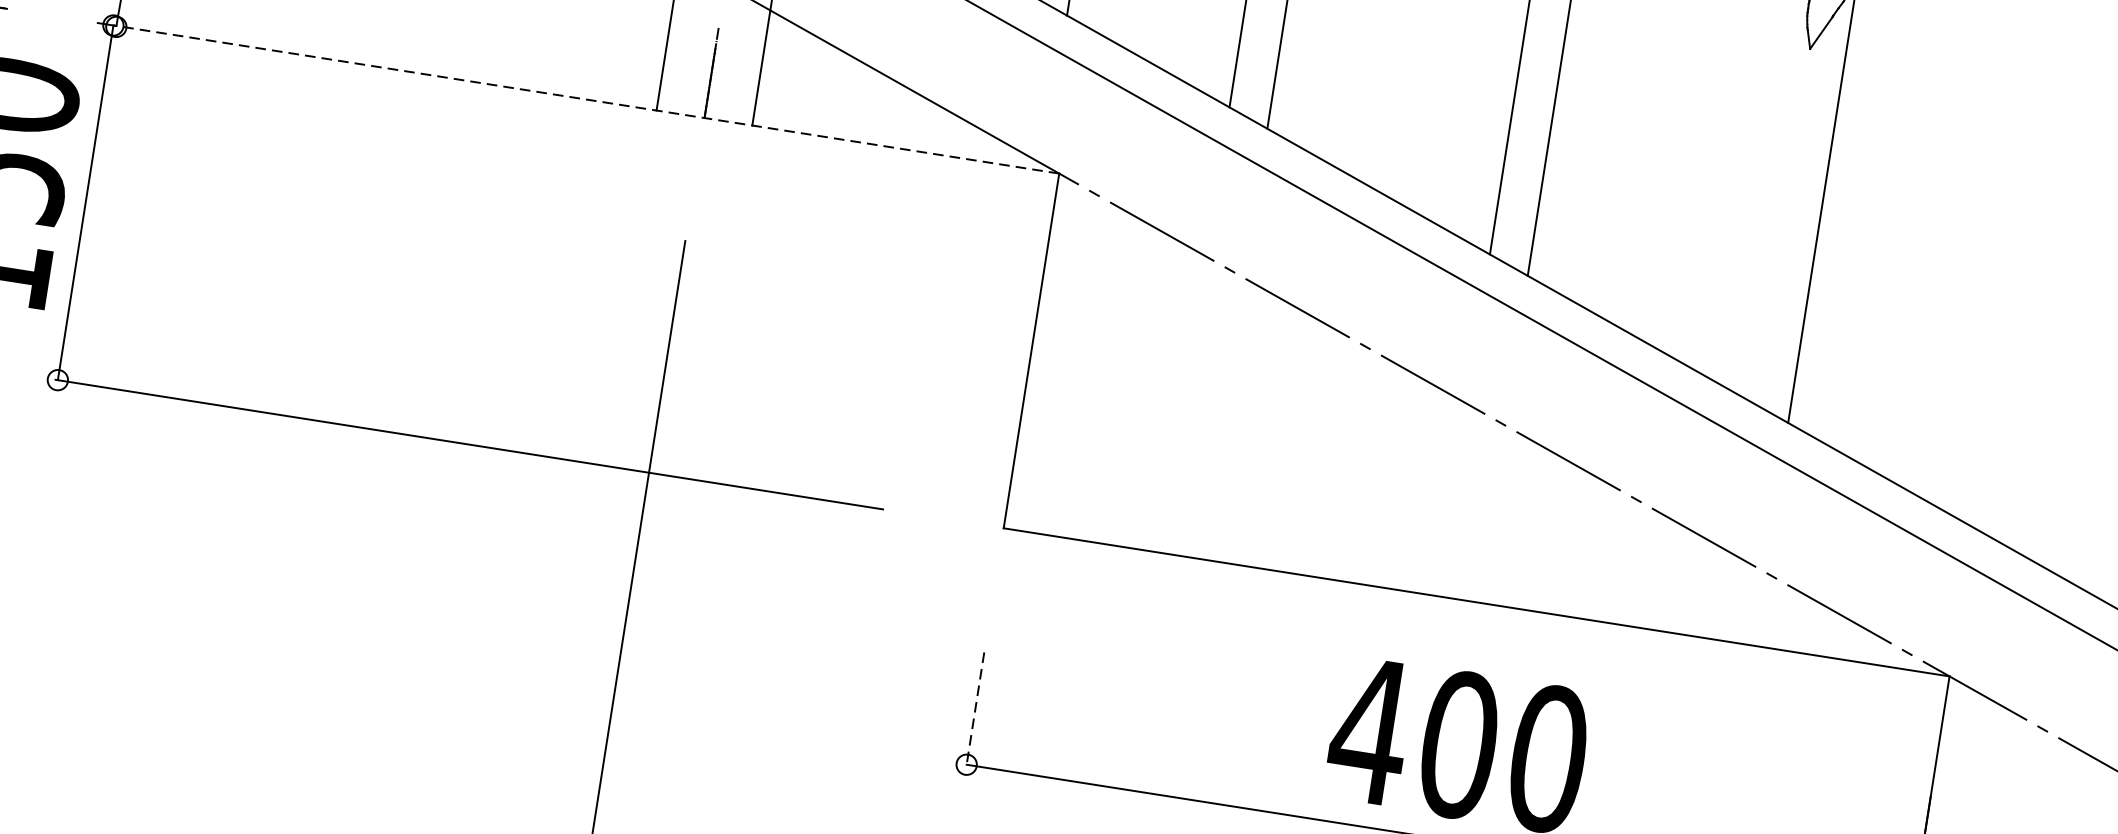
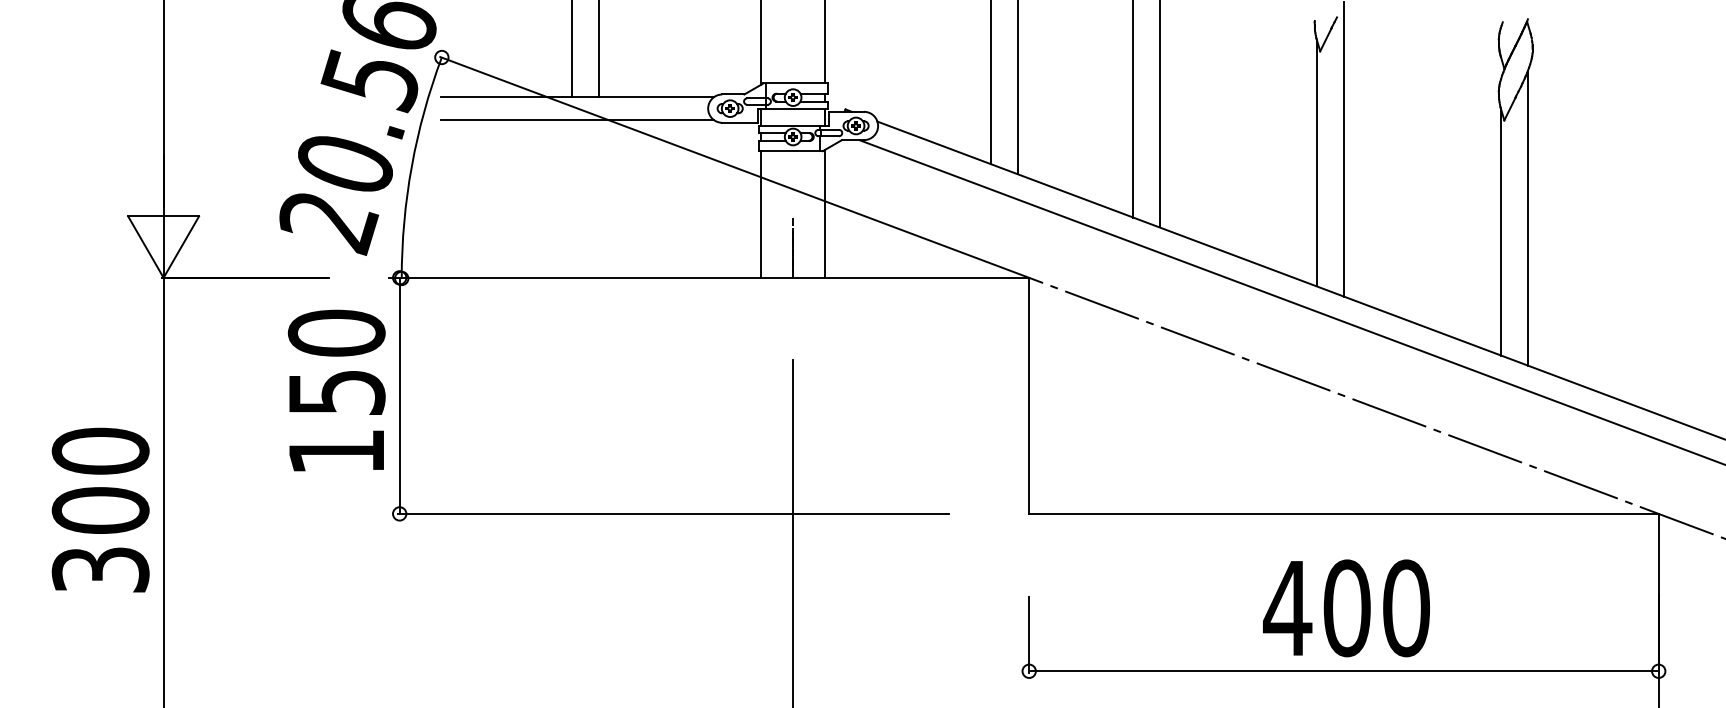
line: (586, 99) -> (714, 277), dashed -> solid
line: (1779, 216) -> (1501, 232), added
line: (975, 711) -> (1029, 635), dashed -> solid

